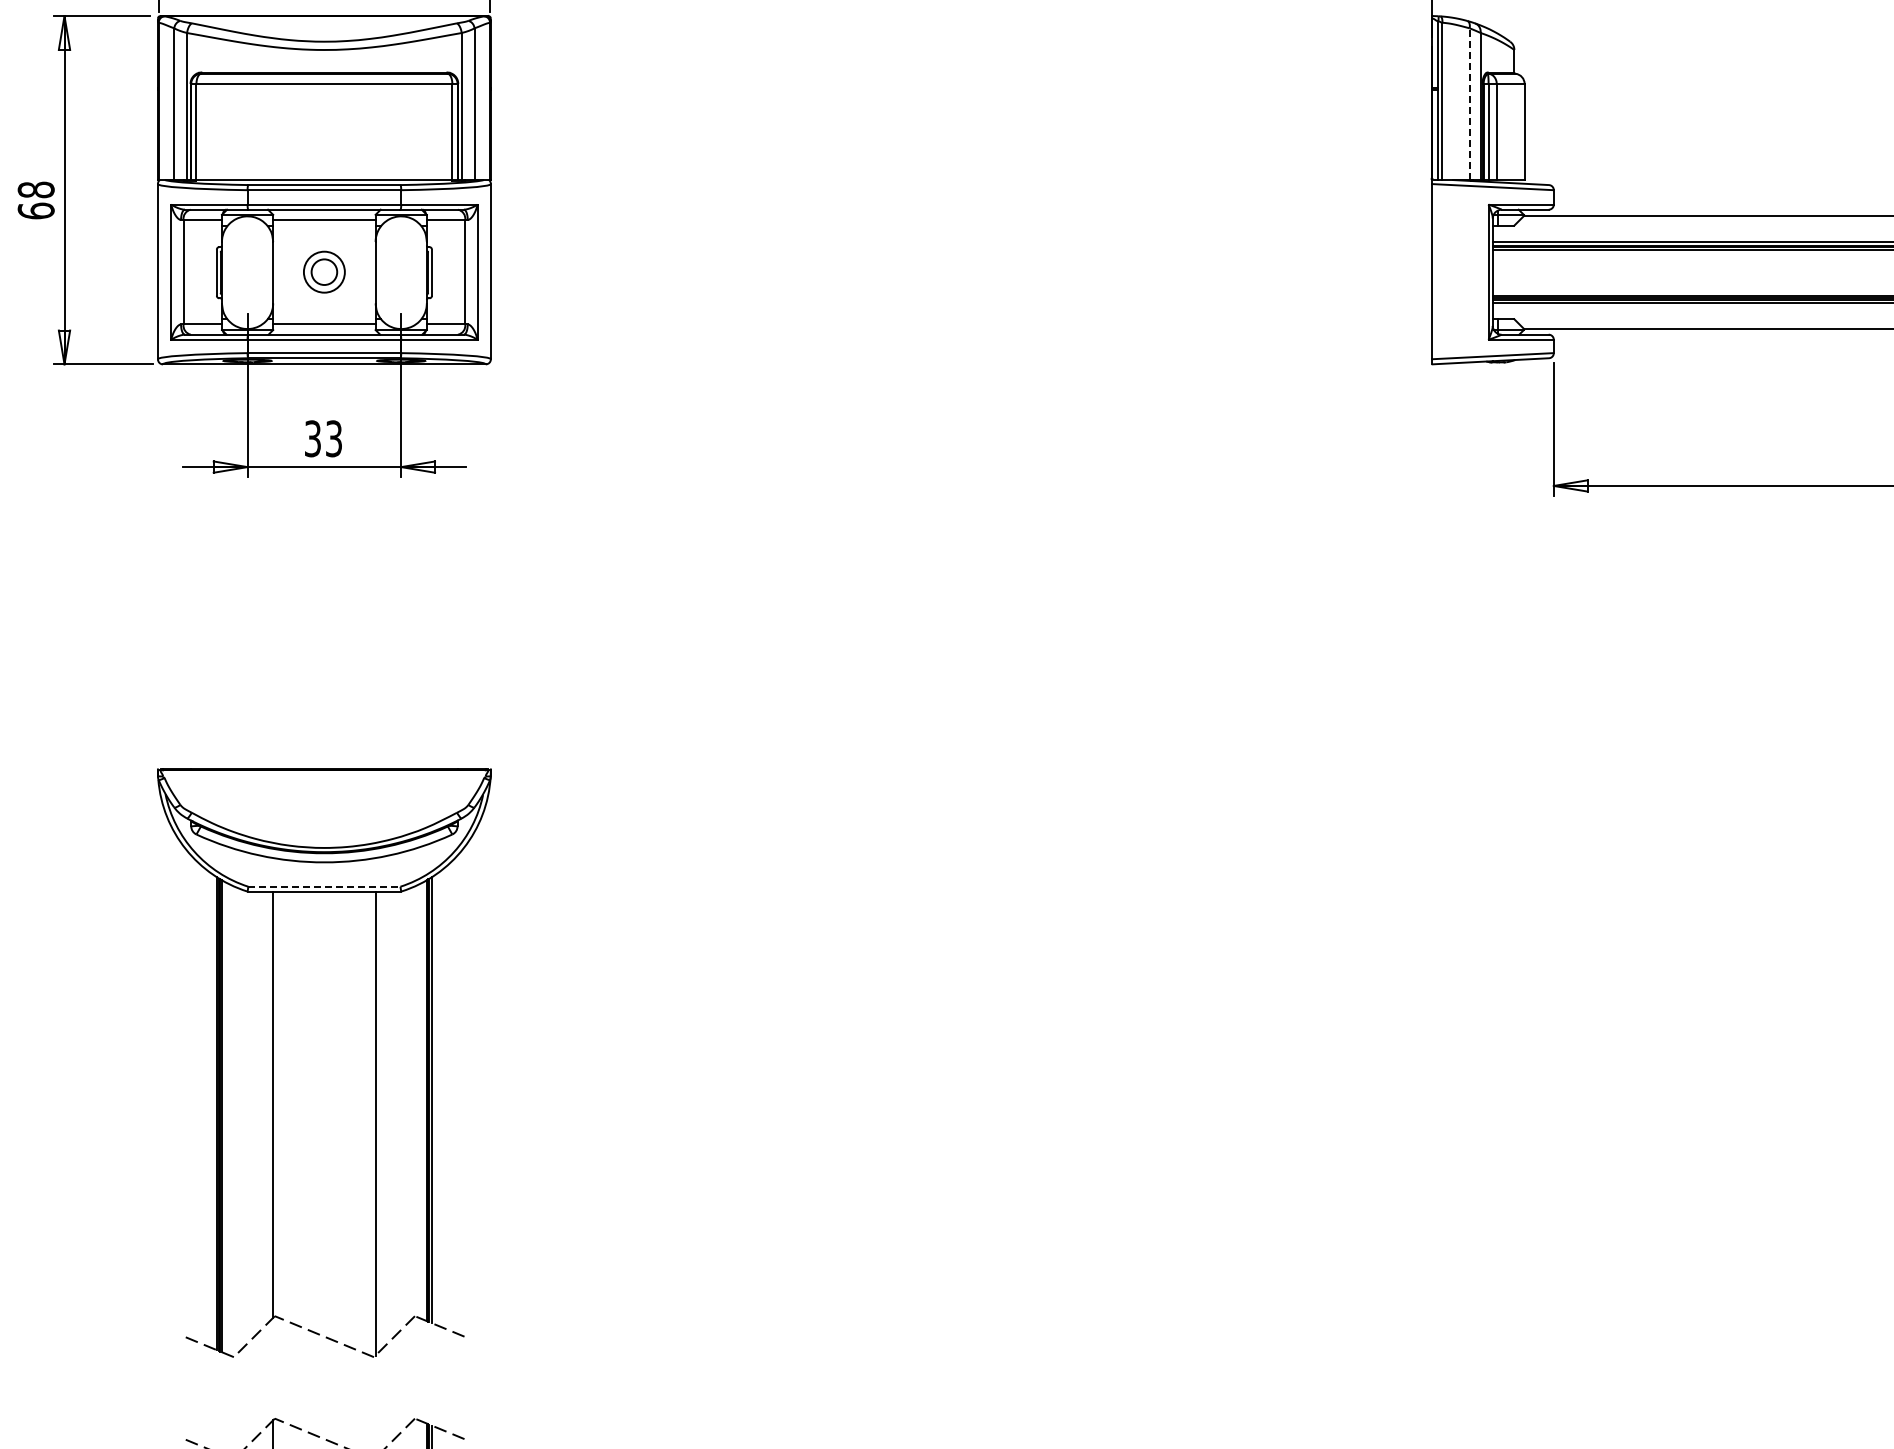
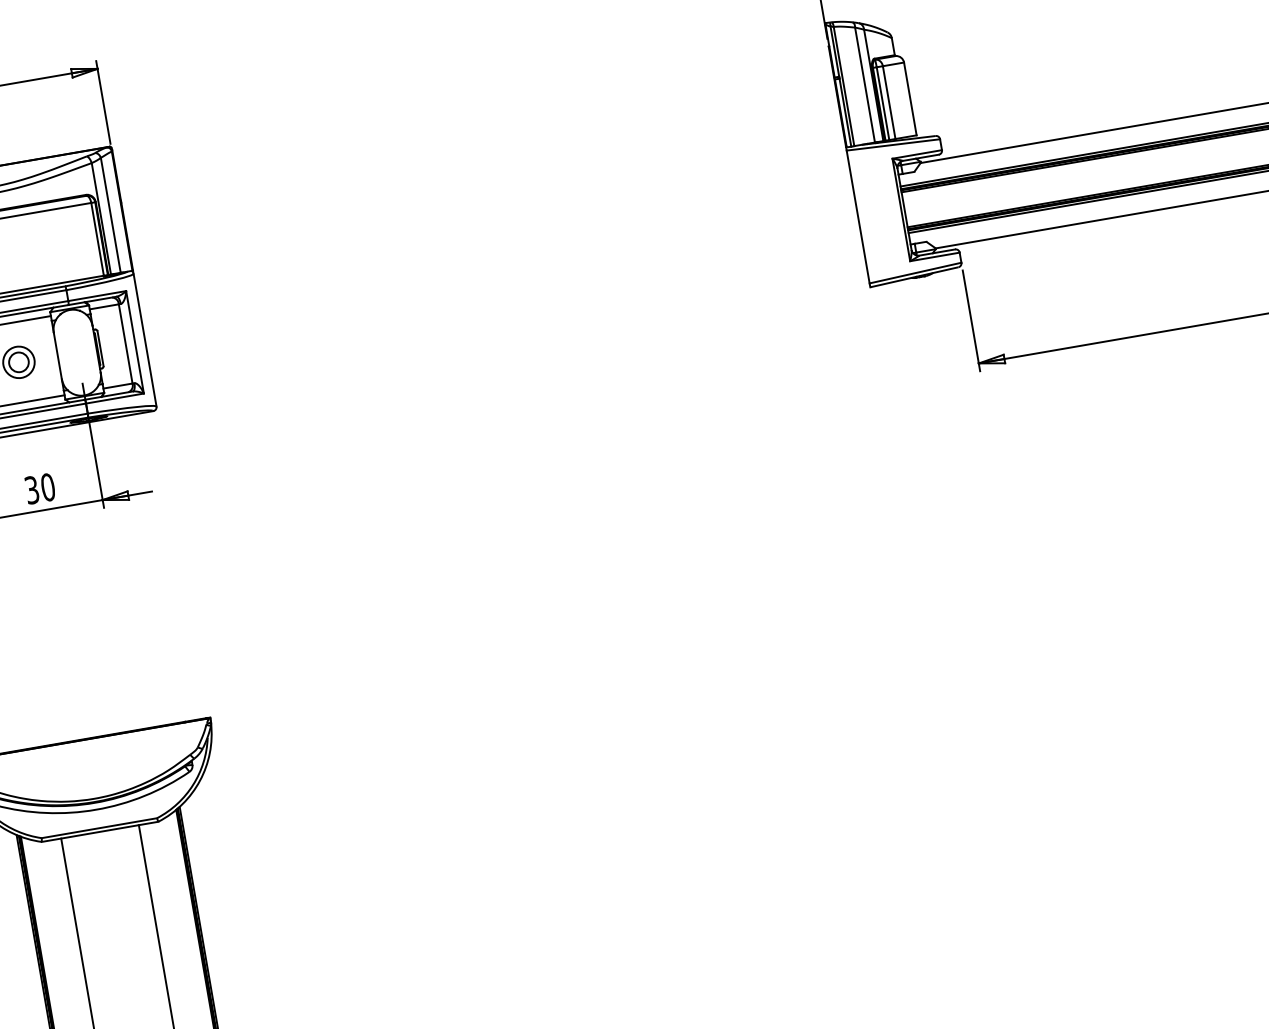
line: (1469, 104) -> (864, 85), dashed -> solid
text: (333, 438) -> (47, 487), 33 -> 30
line: (324, 886) -> (99, 827), dashed -> solid

